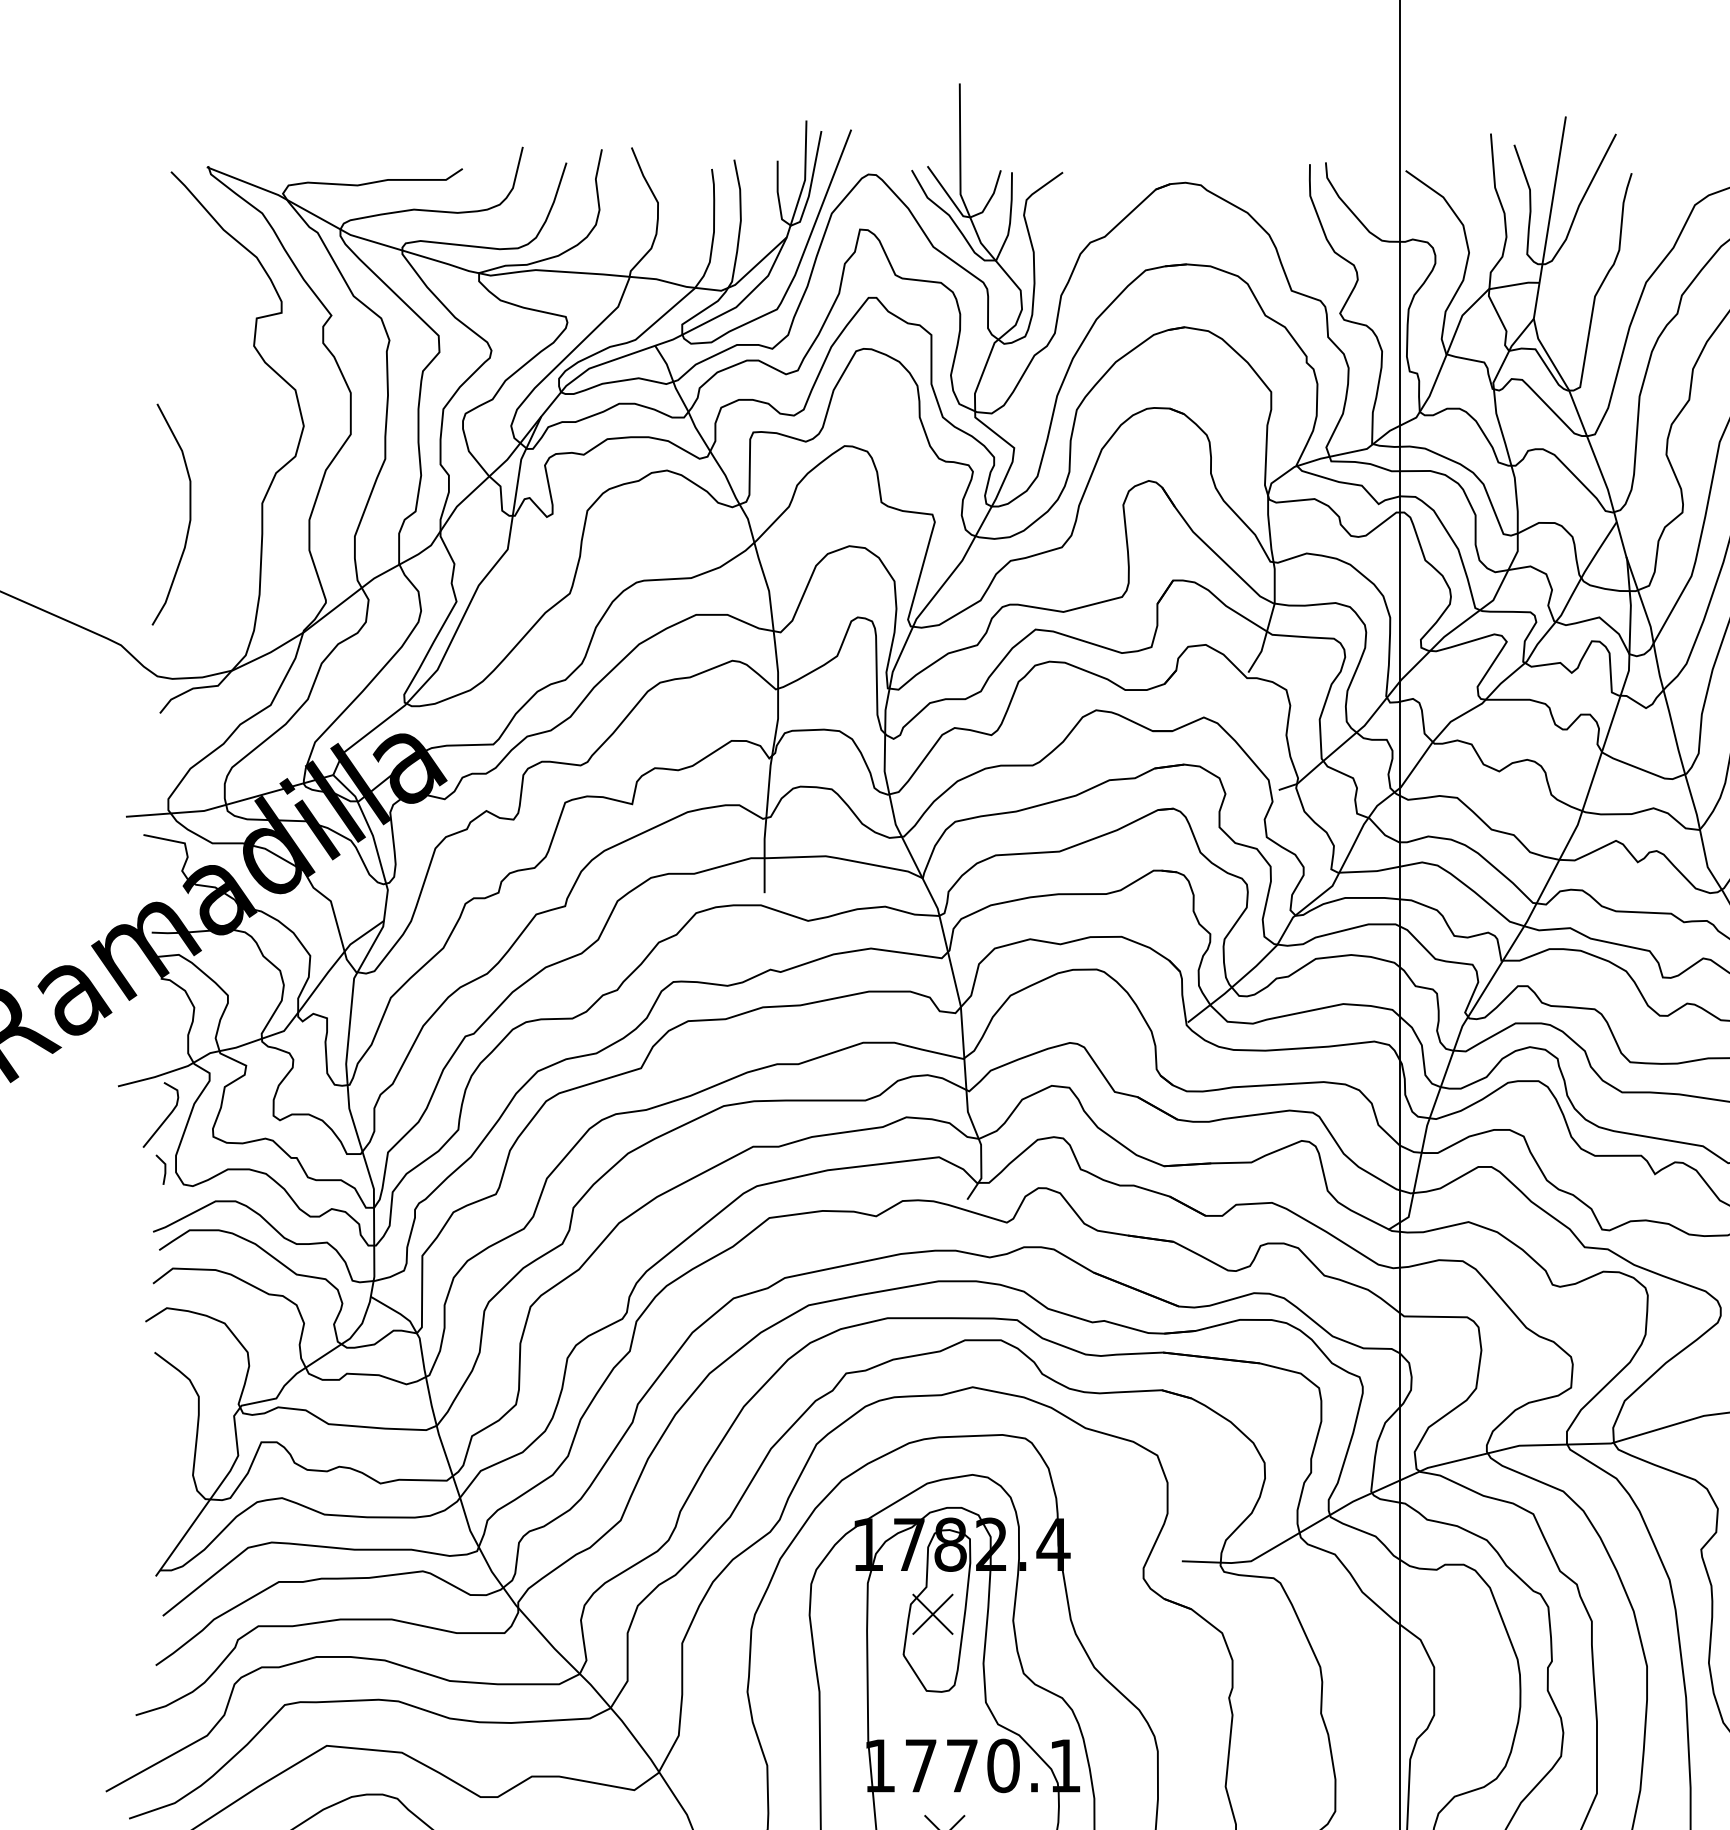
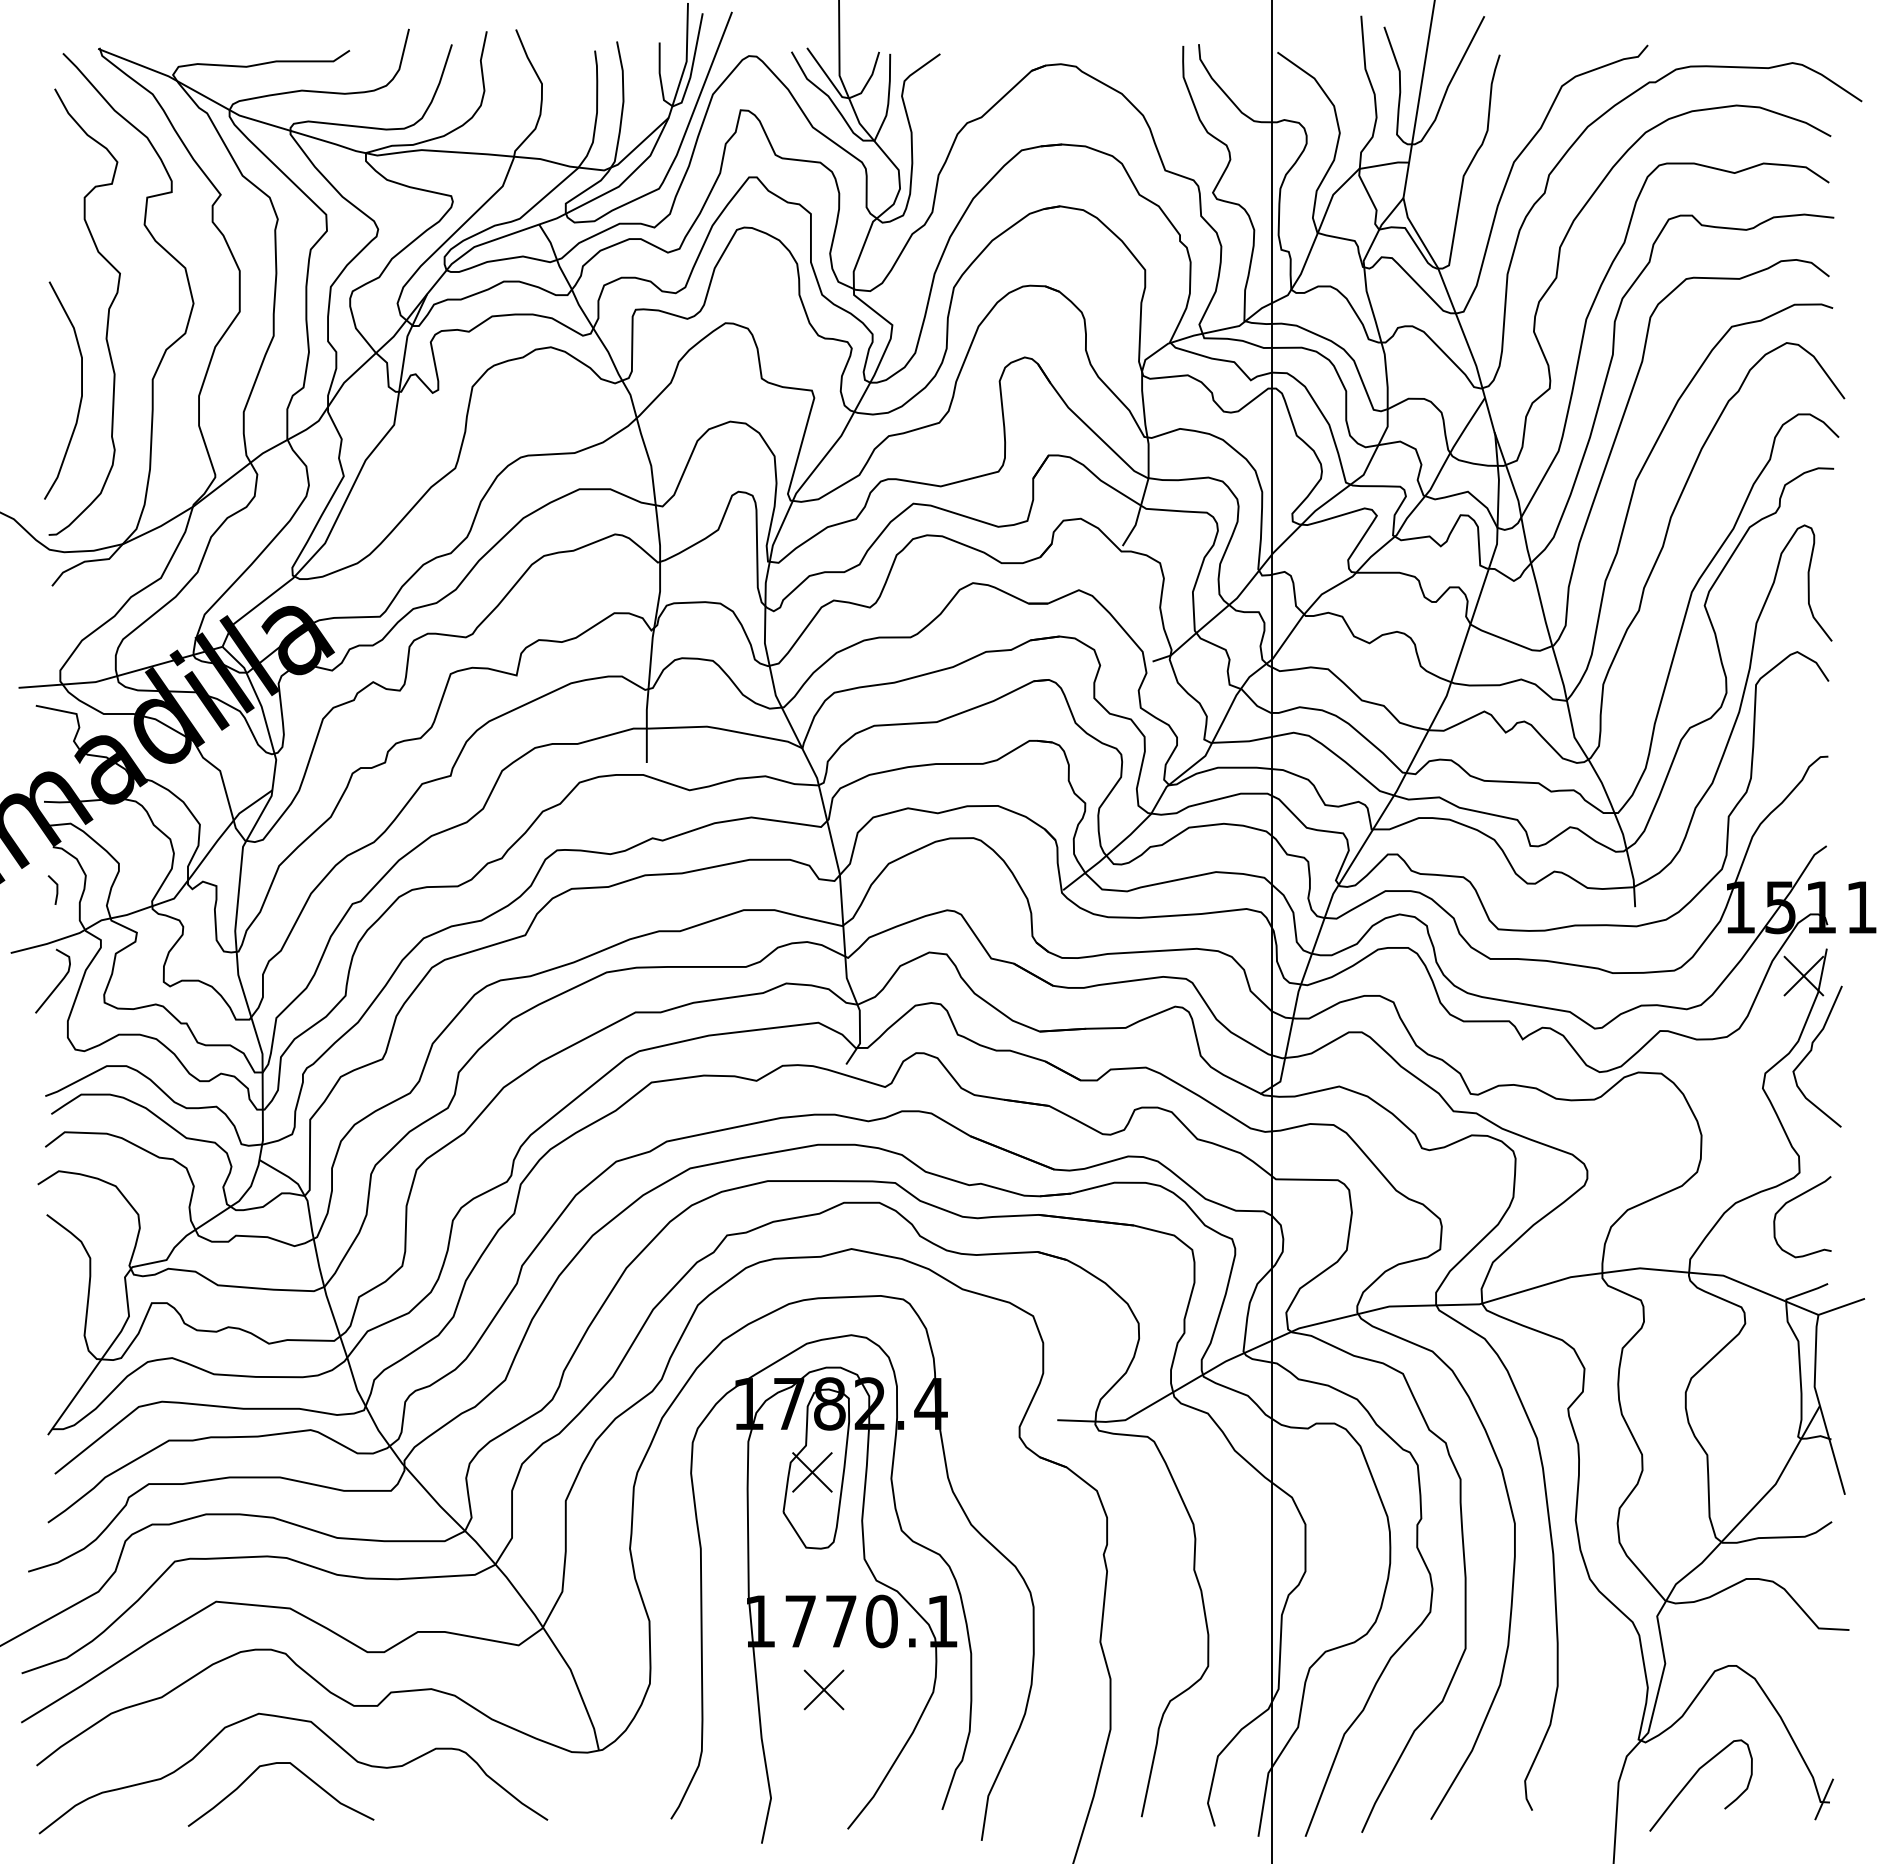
curve: (216, 436) -> (107, 313), added
line: (164, 1169) -> (56, 889), moved

